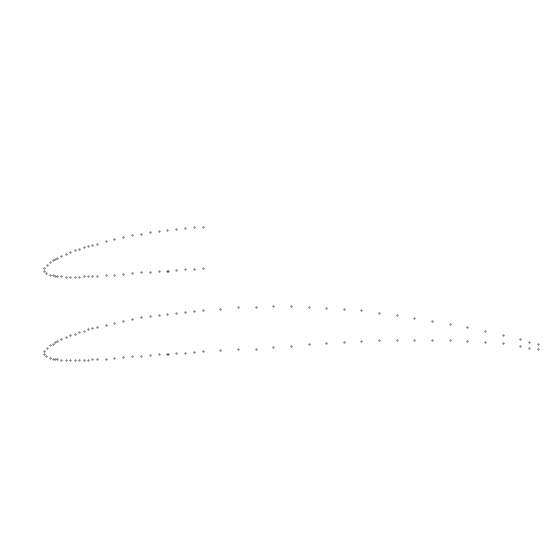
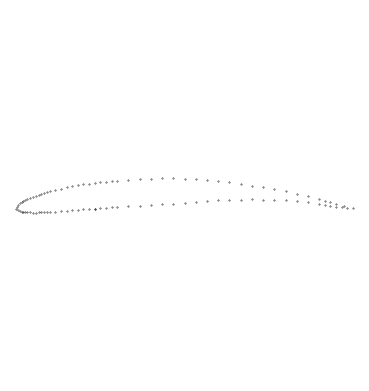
part: (115, 242) -> (61, 137), removed

